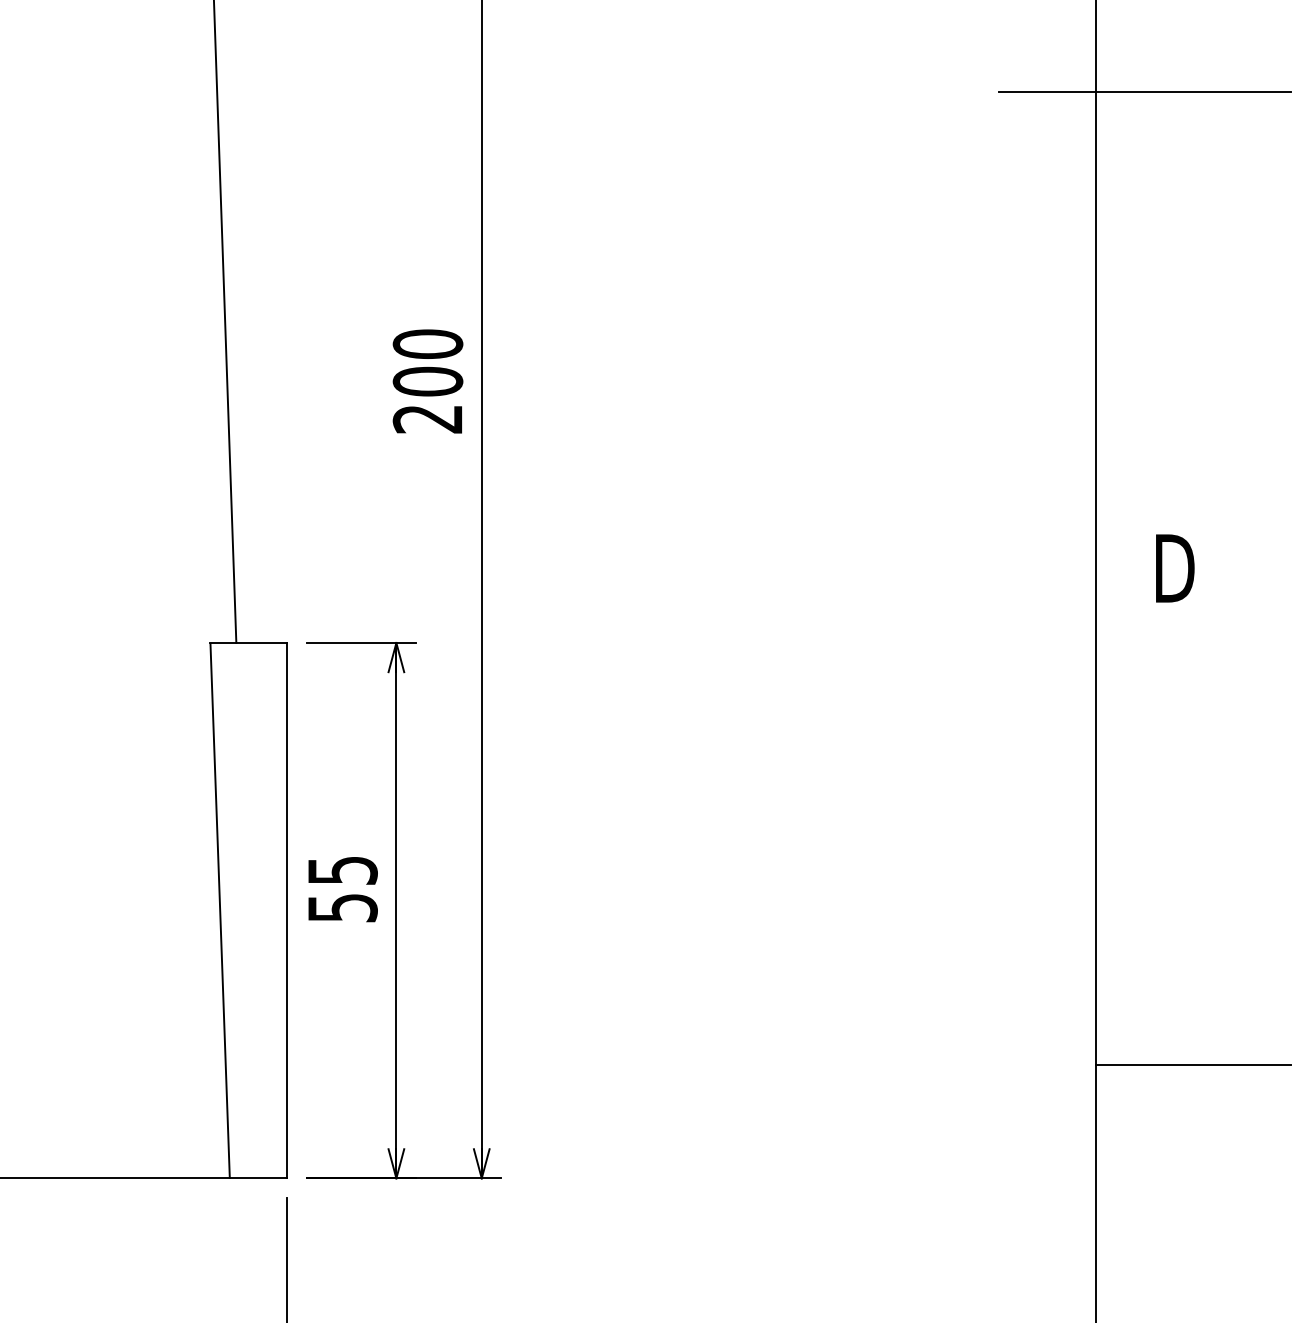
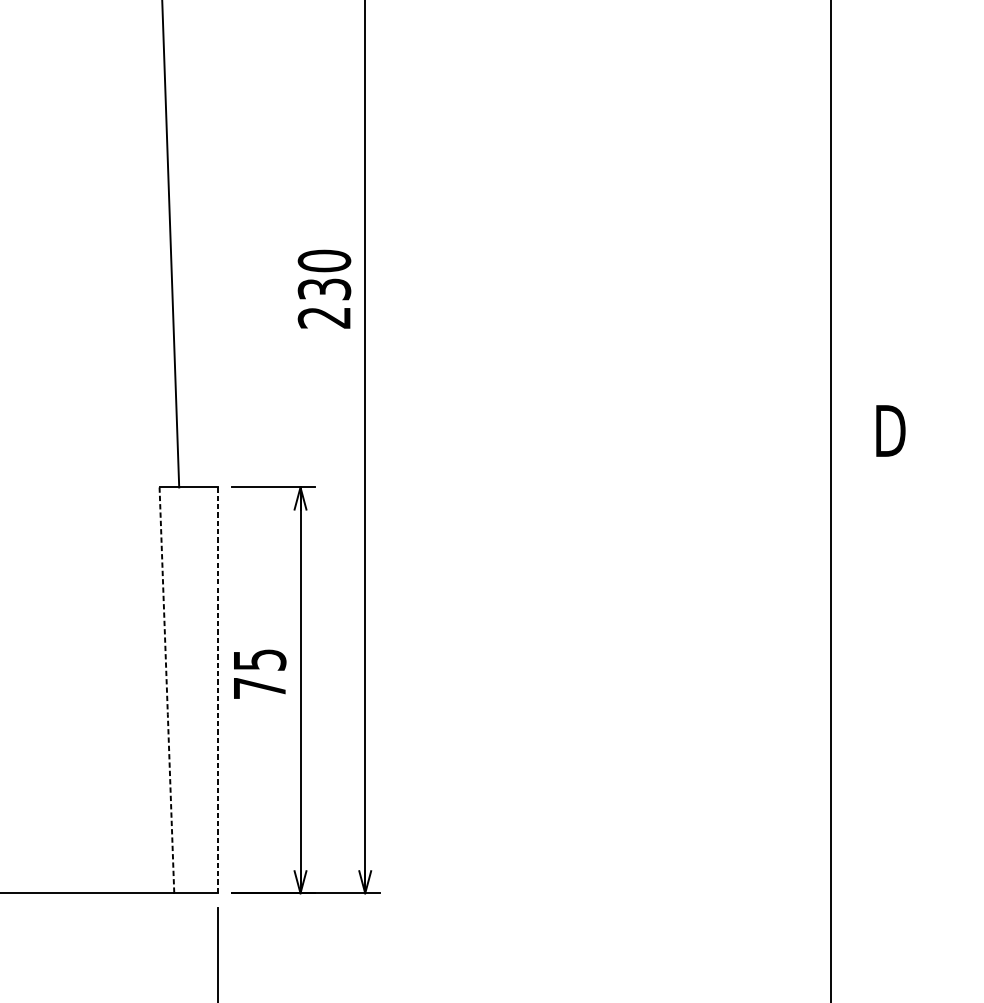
line: (1145, 91) -> (868, 69), removed
text: (427, 381) -> (324, 289), 200 -> 230
text: (342, 908) -> (259, 688), 55 -> 75
line: (220, 910) -> (167, 690), solid -> dashed
line: (287, 910) -> (217, 690), solid -> dashed
line: (1193, 1065) -> (904, 807), removed

